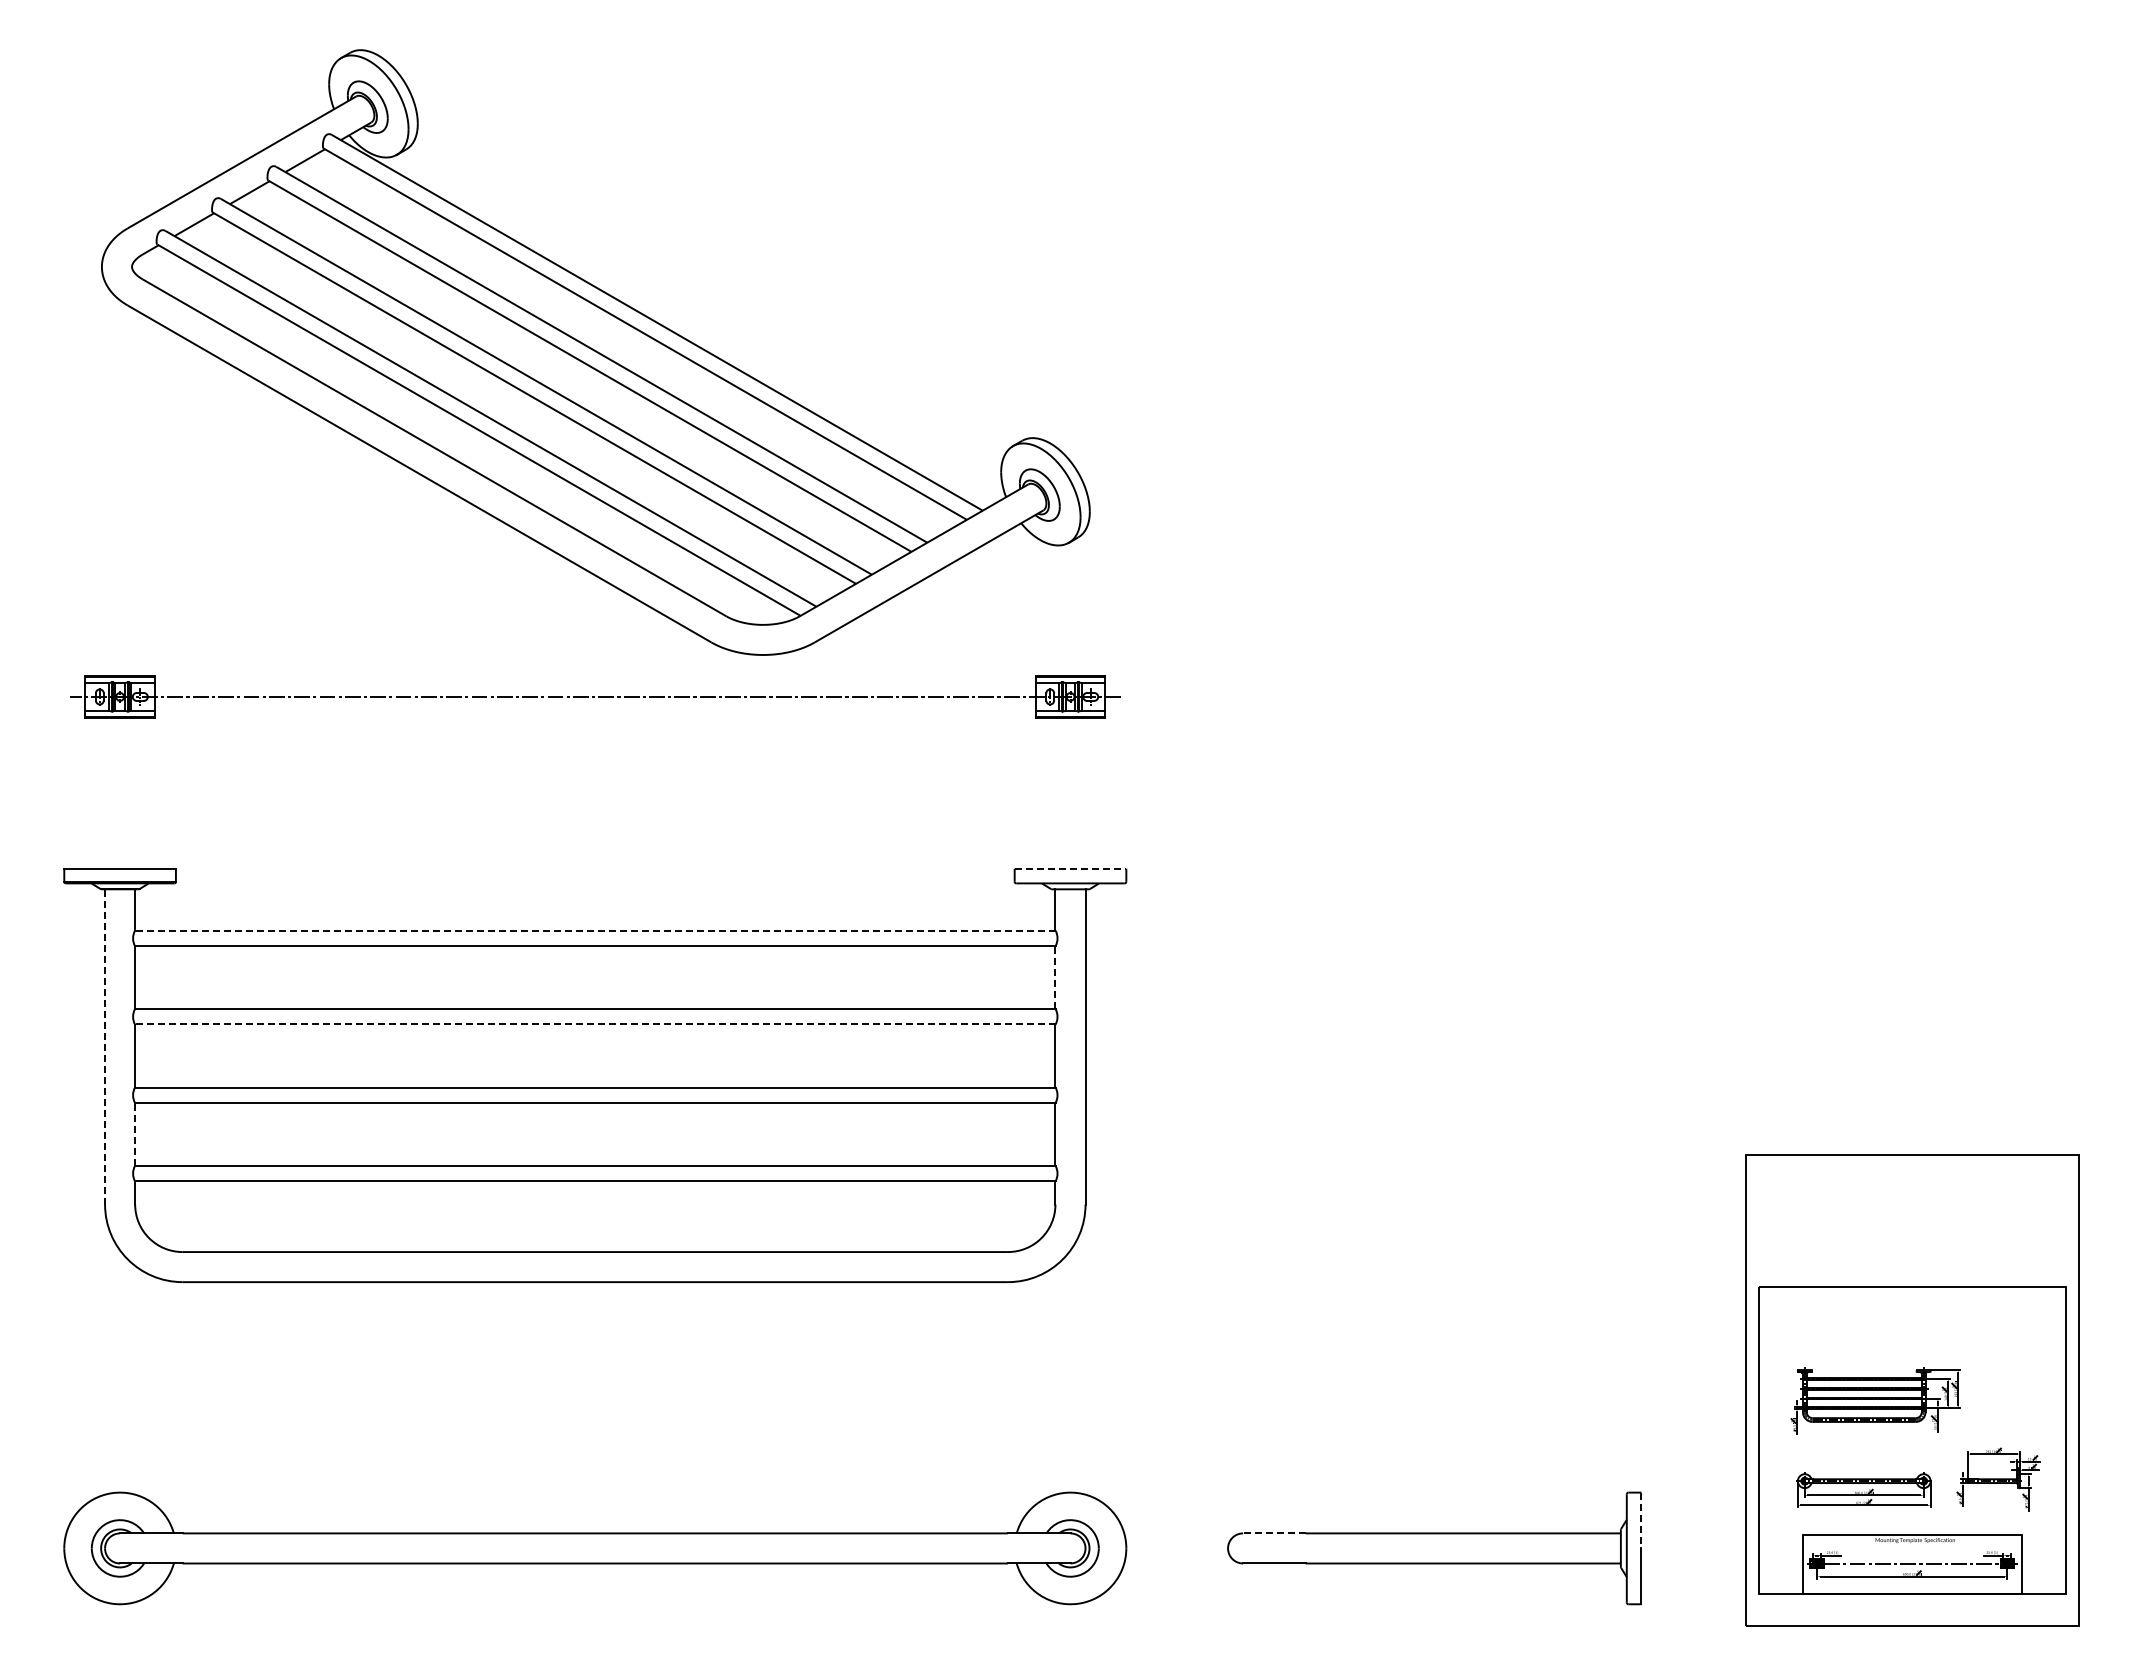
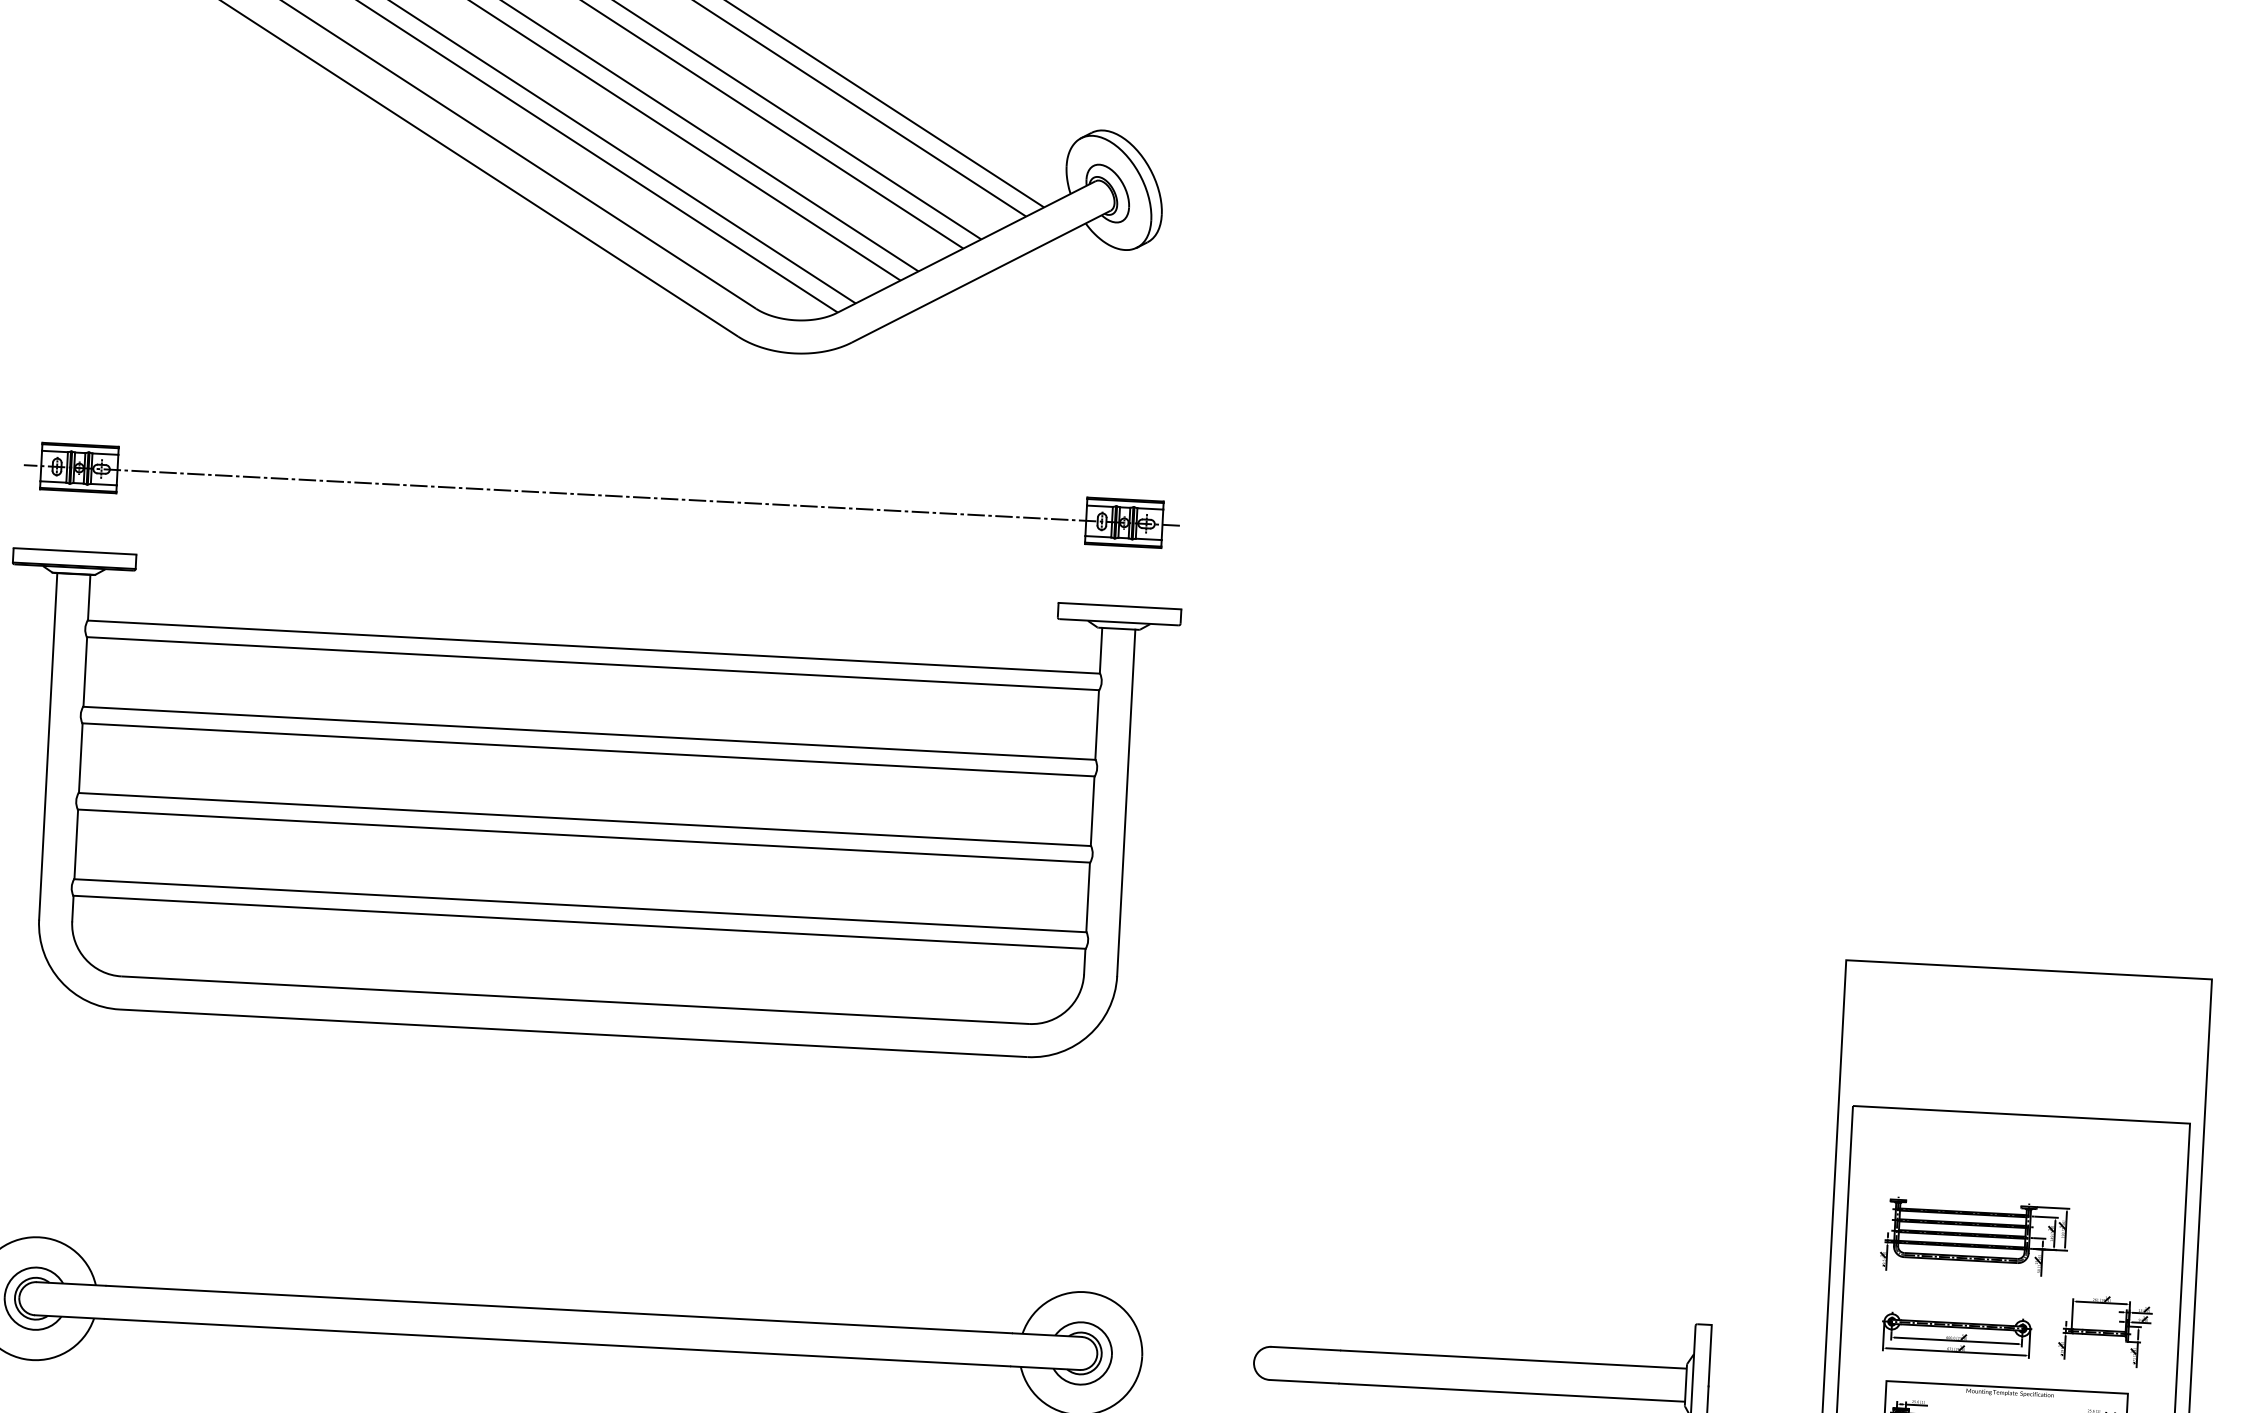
part: (595, 696) -> (602, 494), moved
line: (1070, 868) -> (1119, 605), dashed -> solid
line: (594, 930) -> (593, 646), dashed -> solid
line: (1055, 977) -> (1097, 724), dashed -> solid
line: (594, 1024) -> (587, 749), dashed -> solid
line: (105, 1046) -> (48, 745), dashed -> solid
line: (135, 1133) -> (76, 843), dashed -> solid
line: (1641, 1520) -> (1710, 1355), dashed -> solid
line: (1273, 1533) -> (1304, 1348), dashed -> solid

